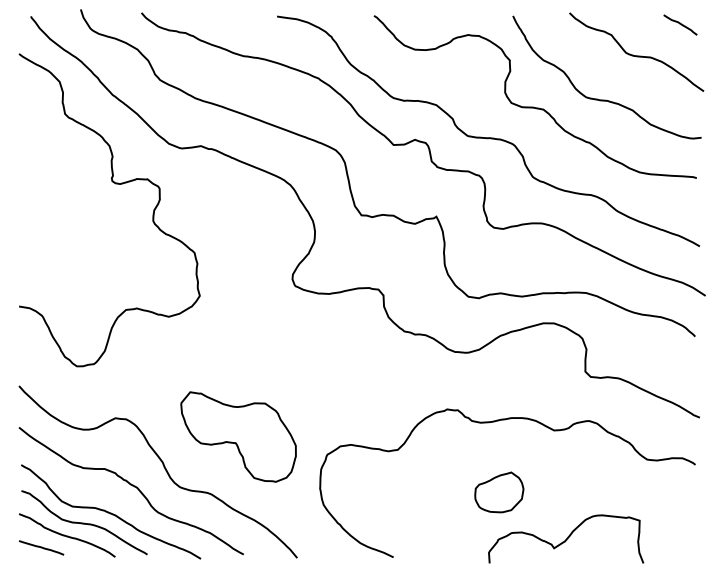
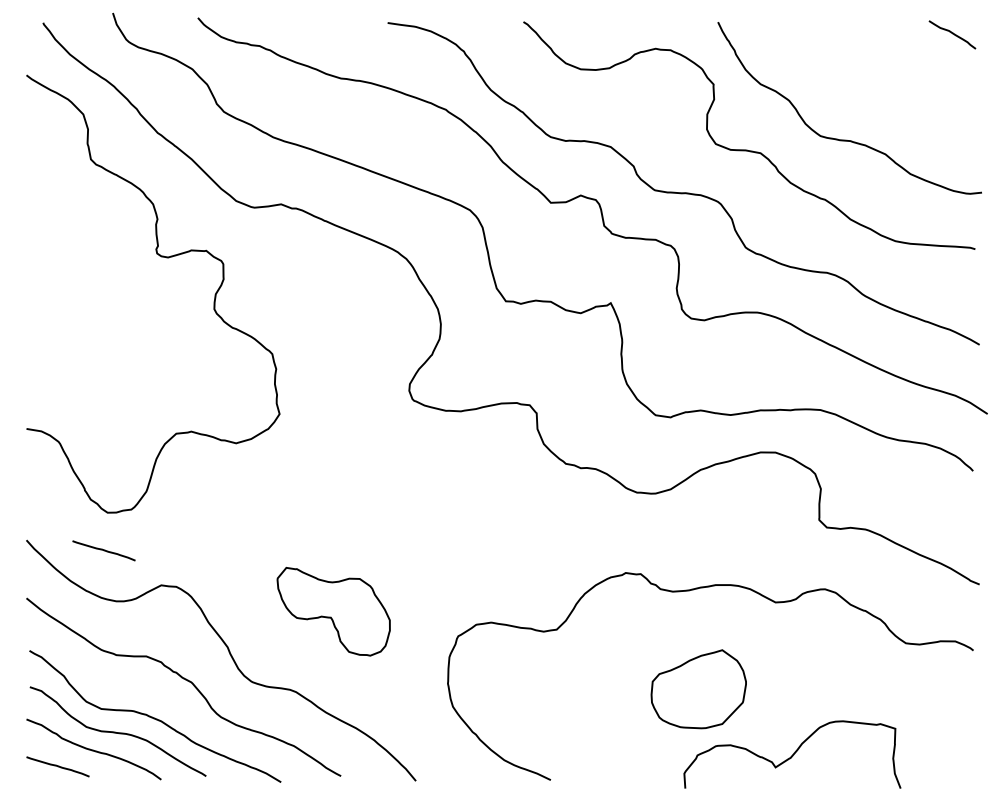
curve: (636, 55) -> (890, 77), removed
line: (74, 393) -> (103, 550), added
part: (238, 436) -> (333, 611), size x0.7
part: (499, 491) -> (698, 688), size x1.4

